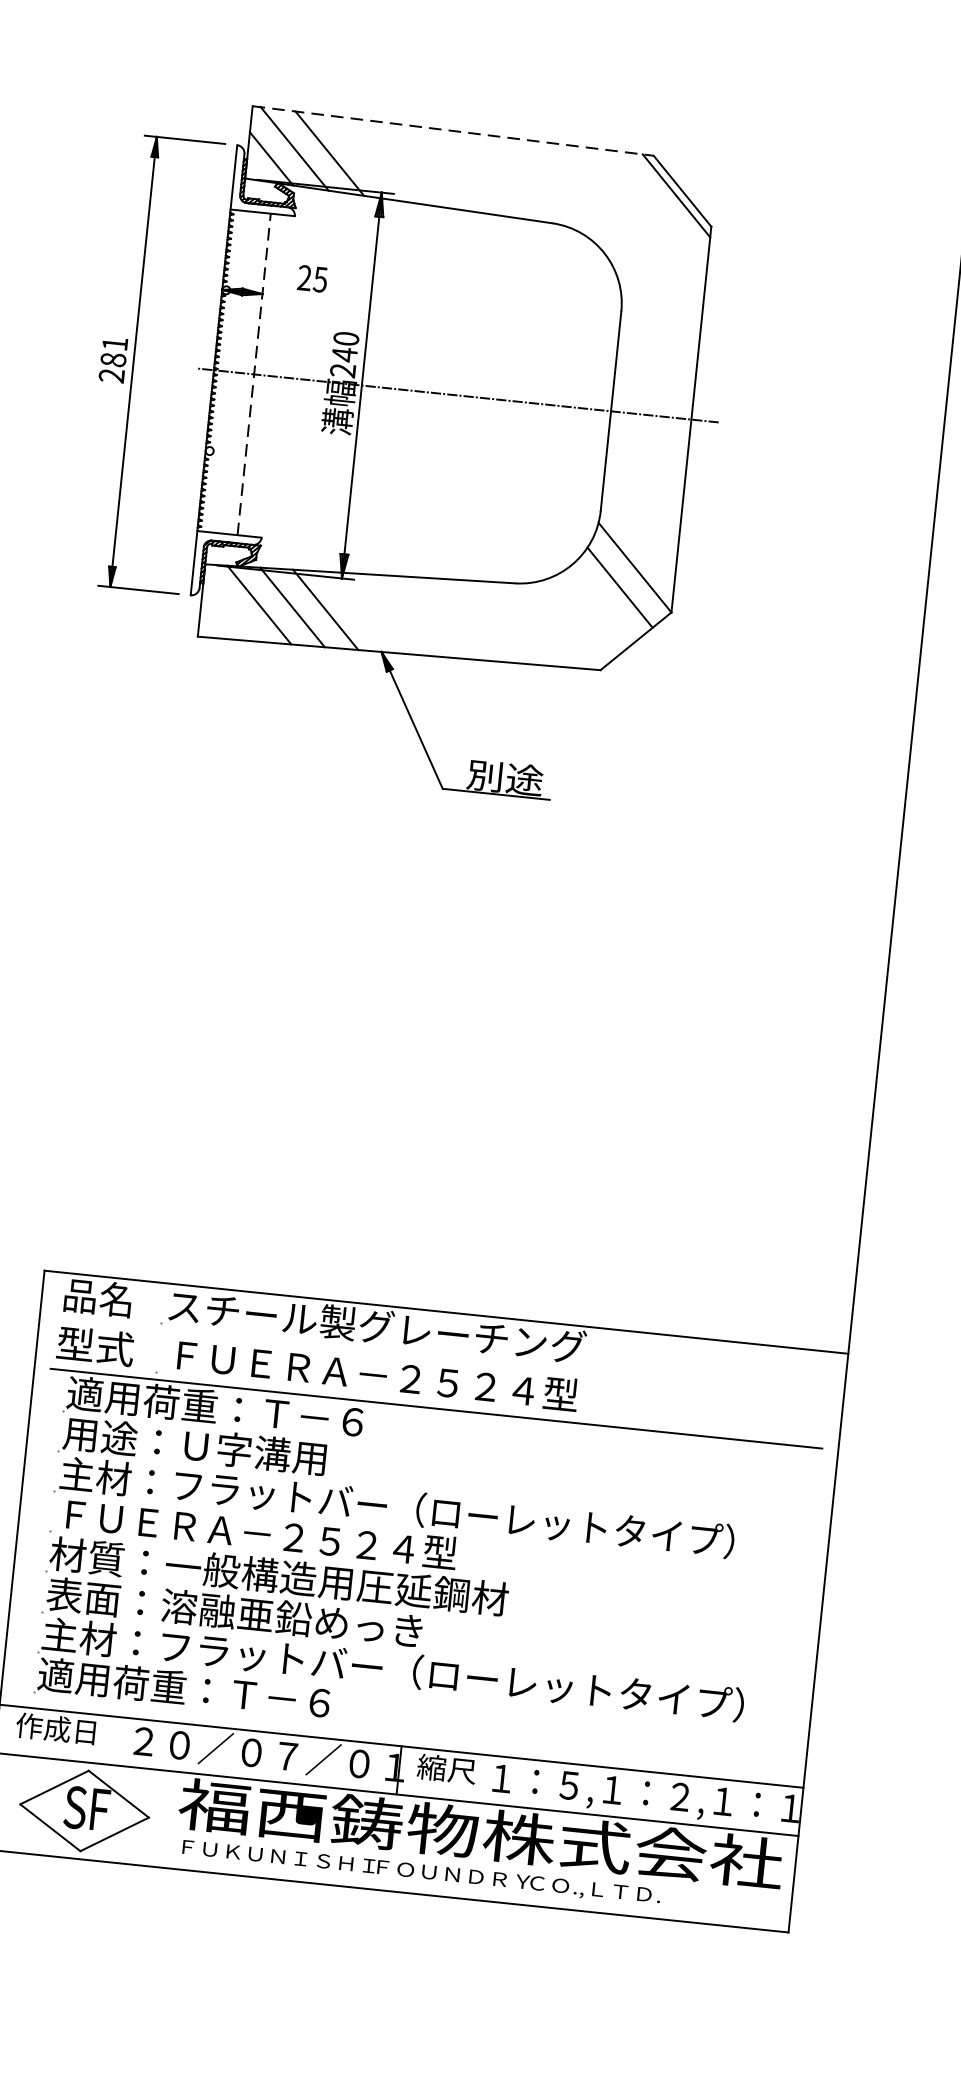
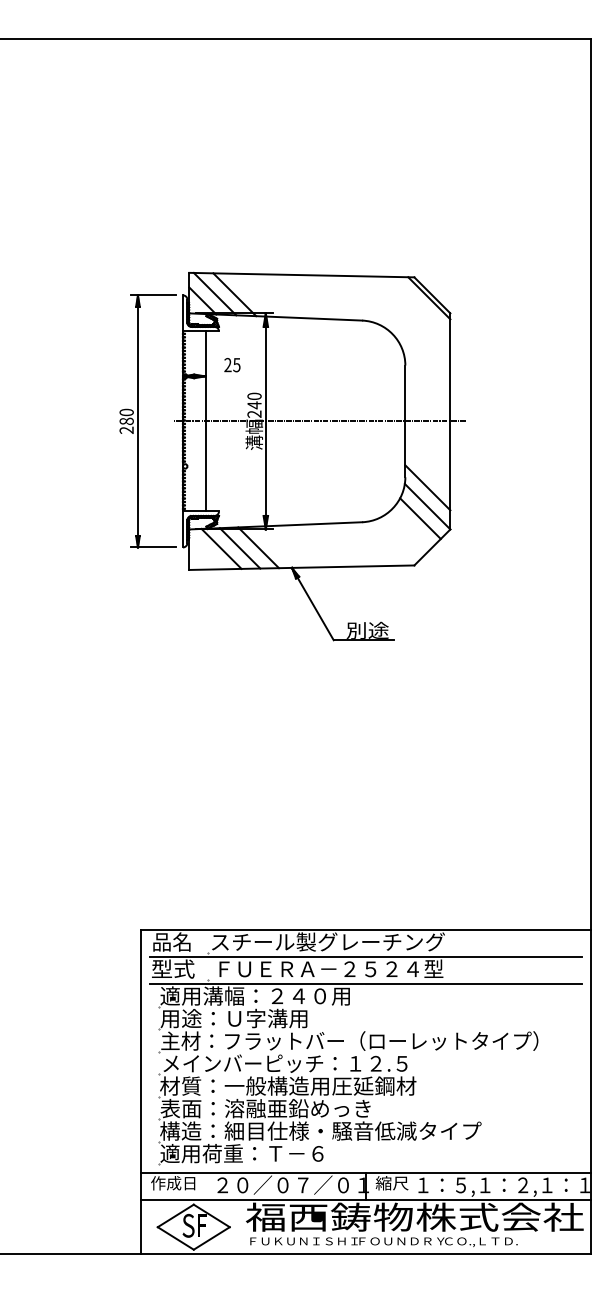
line: (452, 131) -> (301, 275), dashed -> solid
text: (114, 343) -> (126, 412), 281 -> 280
line: (254, 372) -> (205, 420), dashed -> solid
line: (638, 533) -> (427, 487), added
line: (440, 1361) -> (365, 957), added
text: (275, 1412) -> (276, 995), 適用荷重：Ｔ－６ -> 適用溝幅：２４０用
text: (278, 1535) -> (285, 1063), ＦＵＥＲＡ－２５２４型 -> メインバーピッチ：１２.５
text: (392, 1668) -> (356, 1130), 主材：フラットバー（ローレットタイプ） -> 構造：細目仕様・騒音低減タイプ

